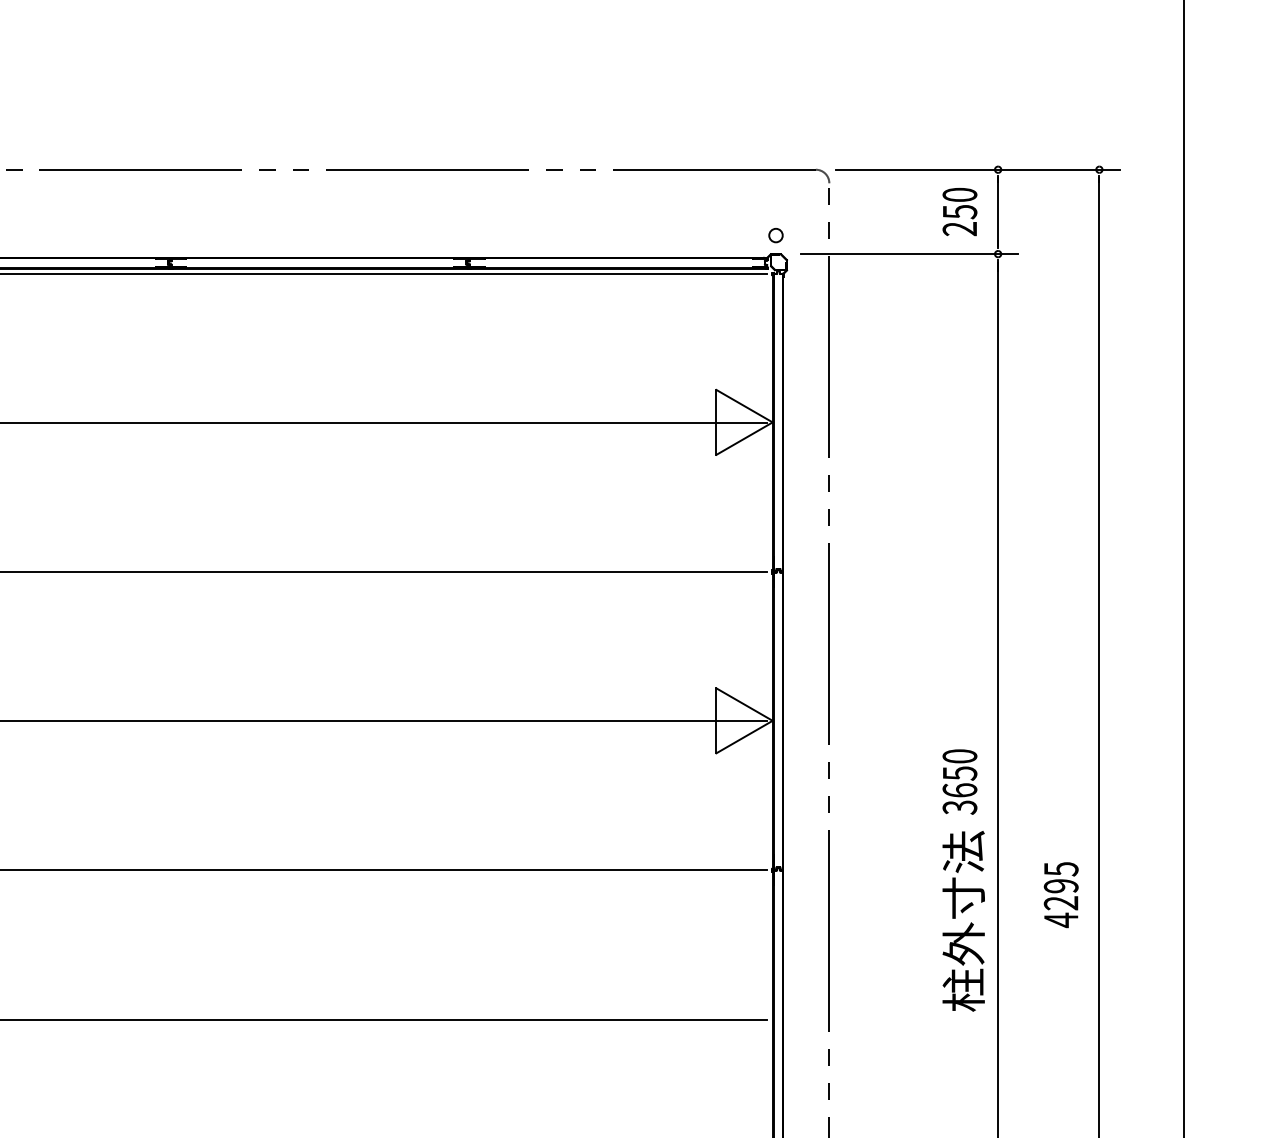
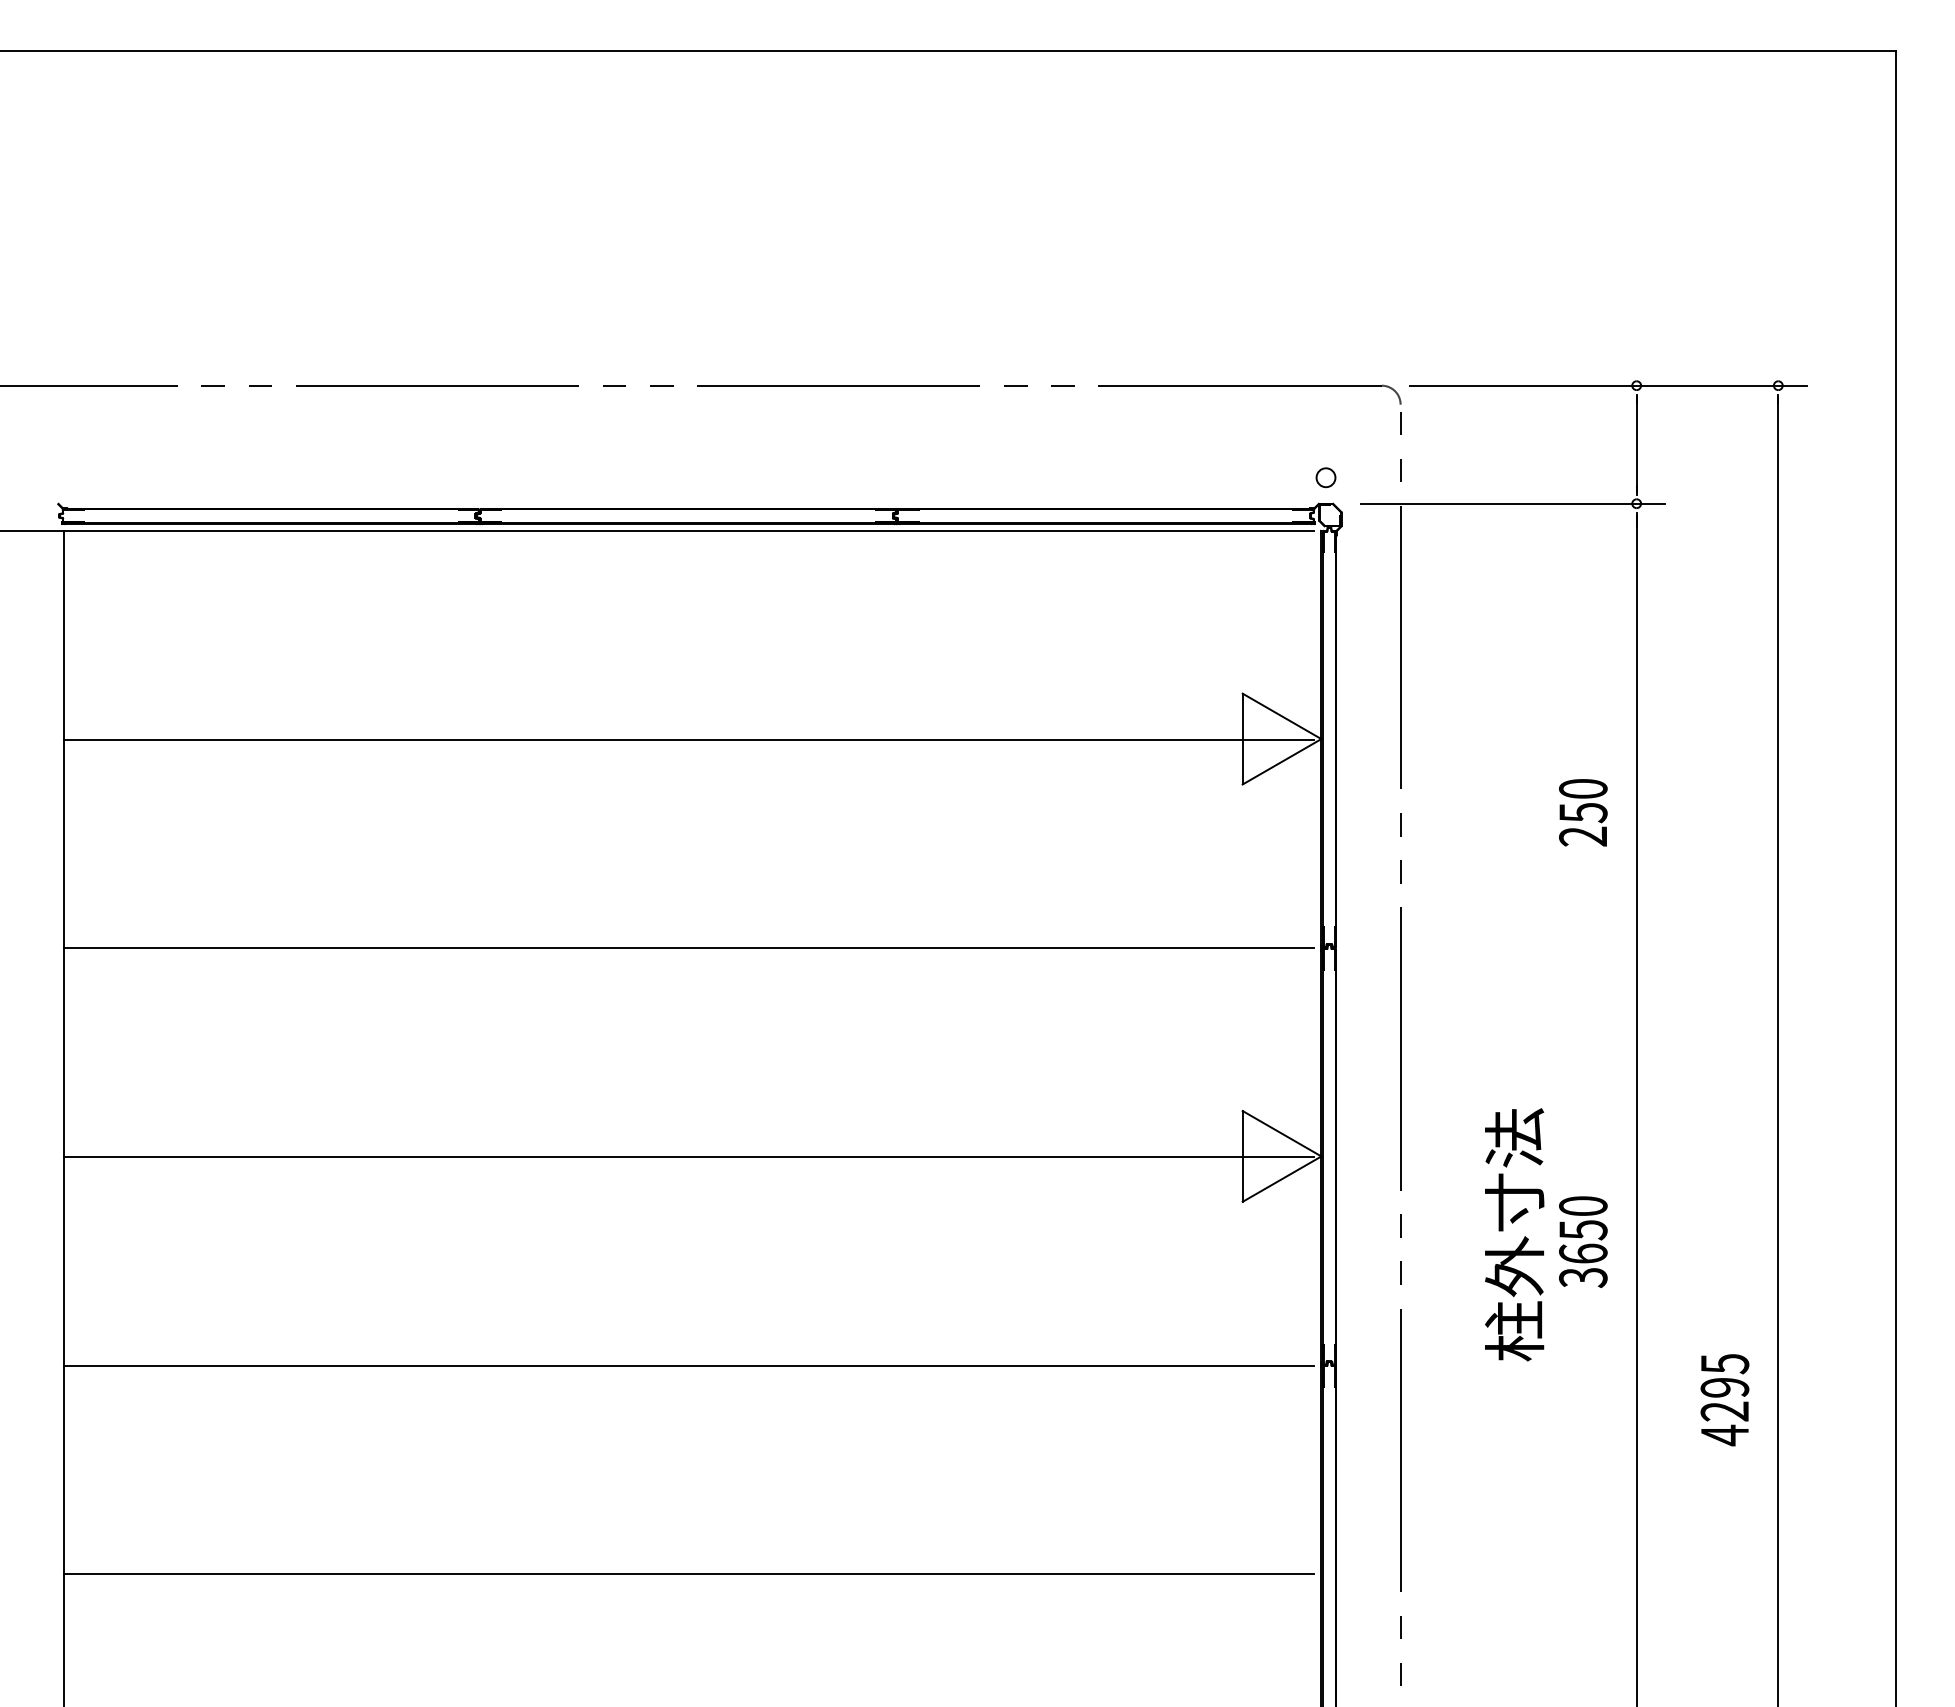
text: (960, 211) -> (1583, 812), moved
text: (963, 921) -> (1514, 1234), moved

